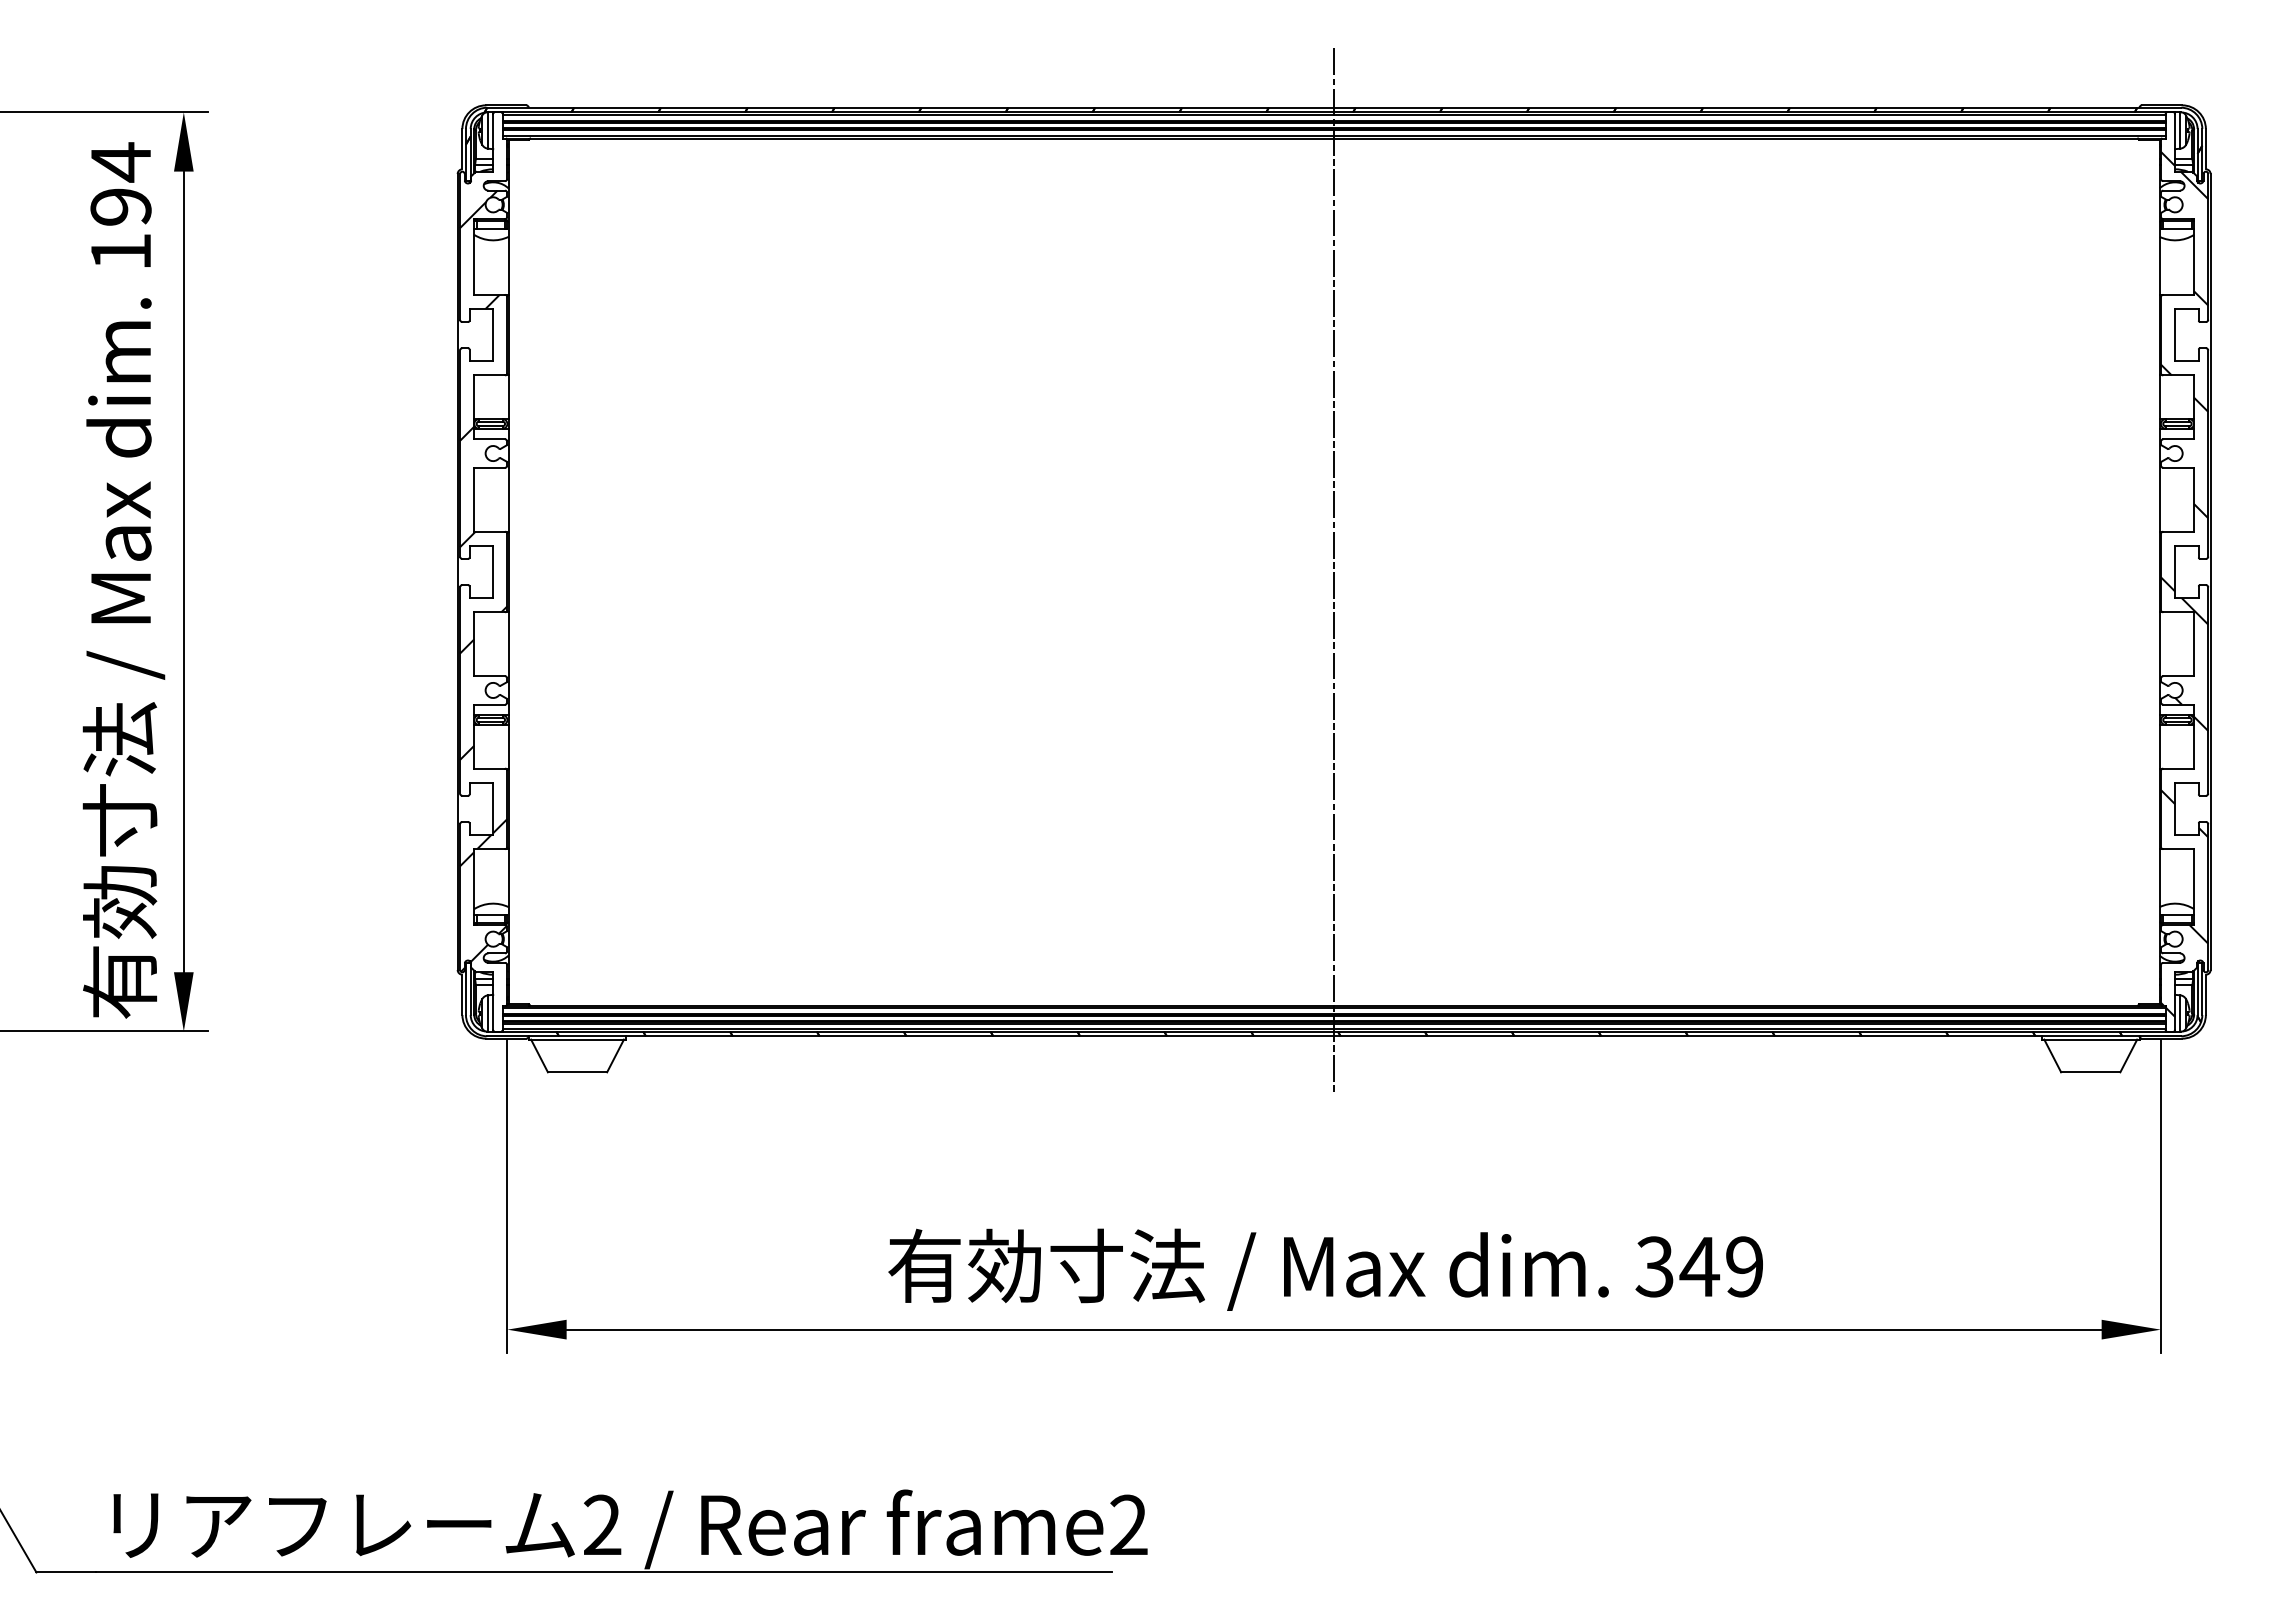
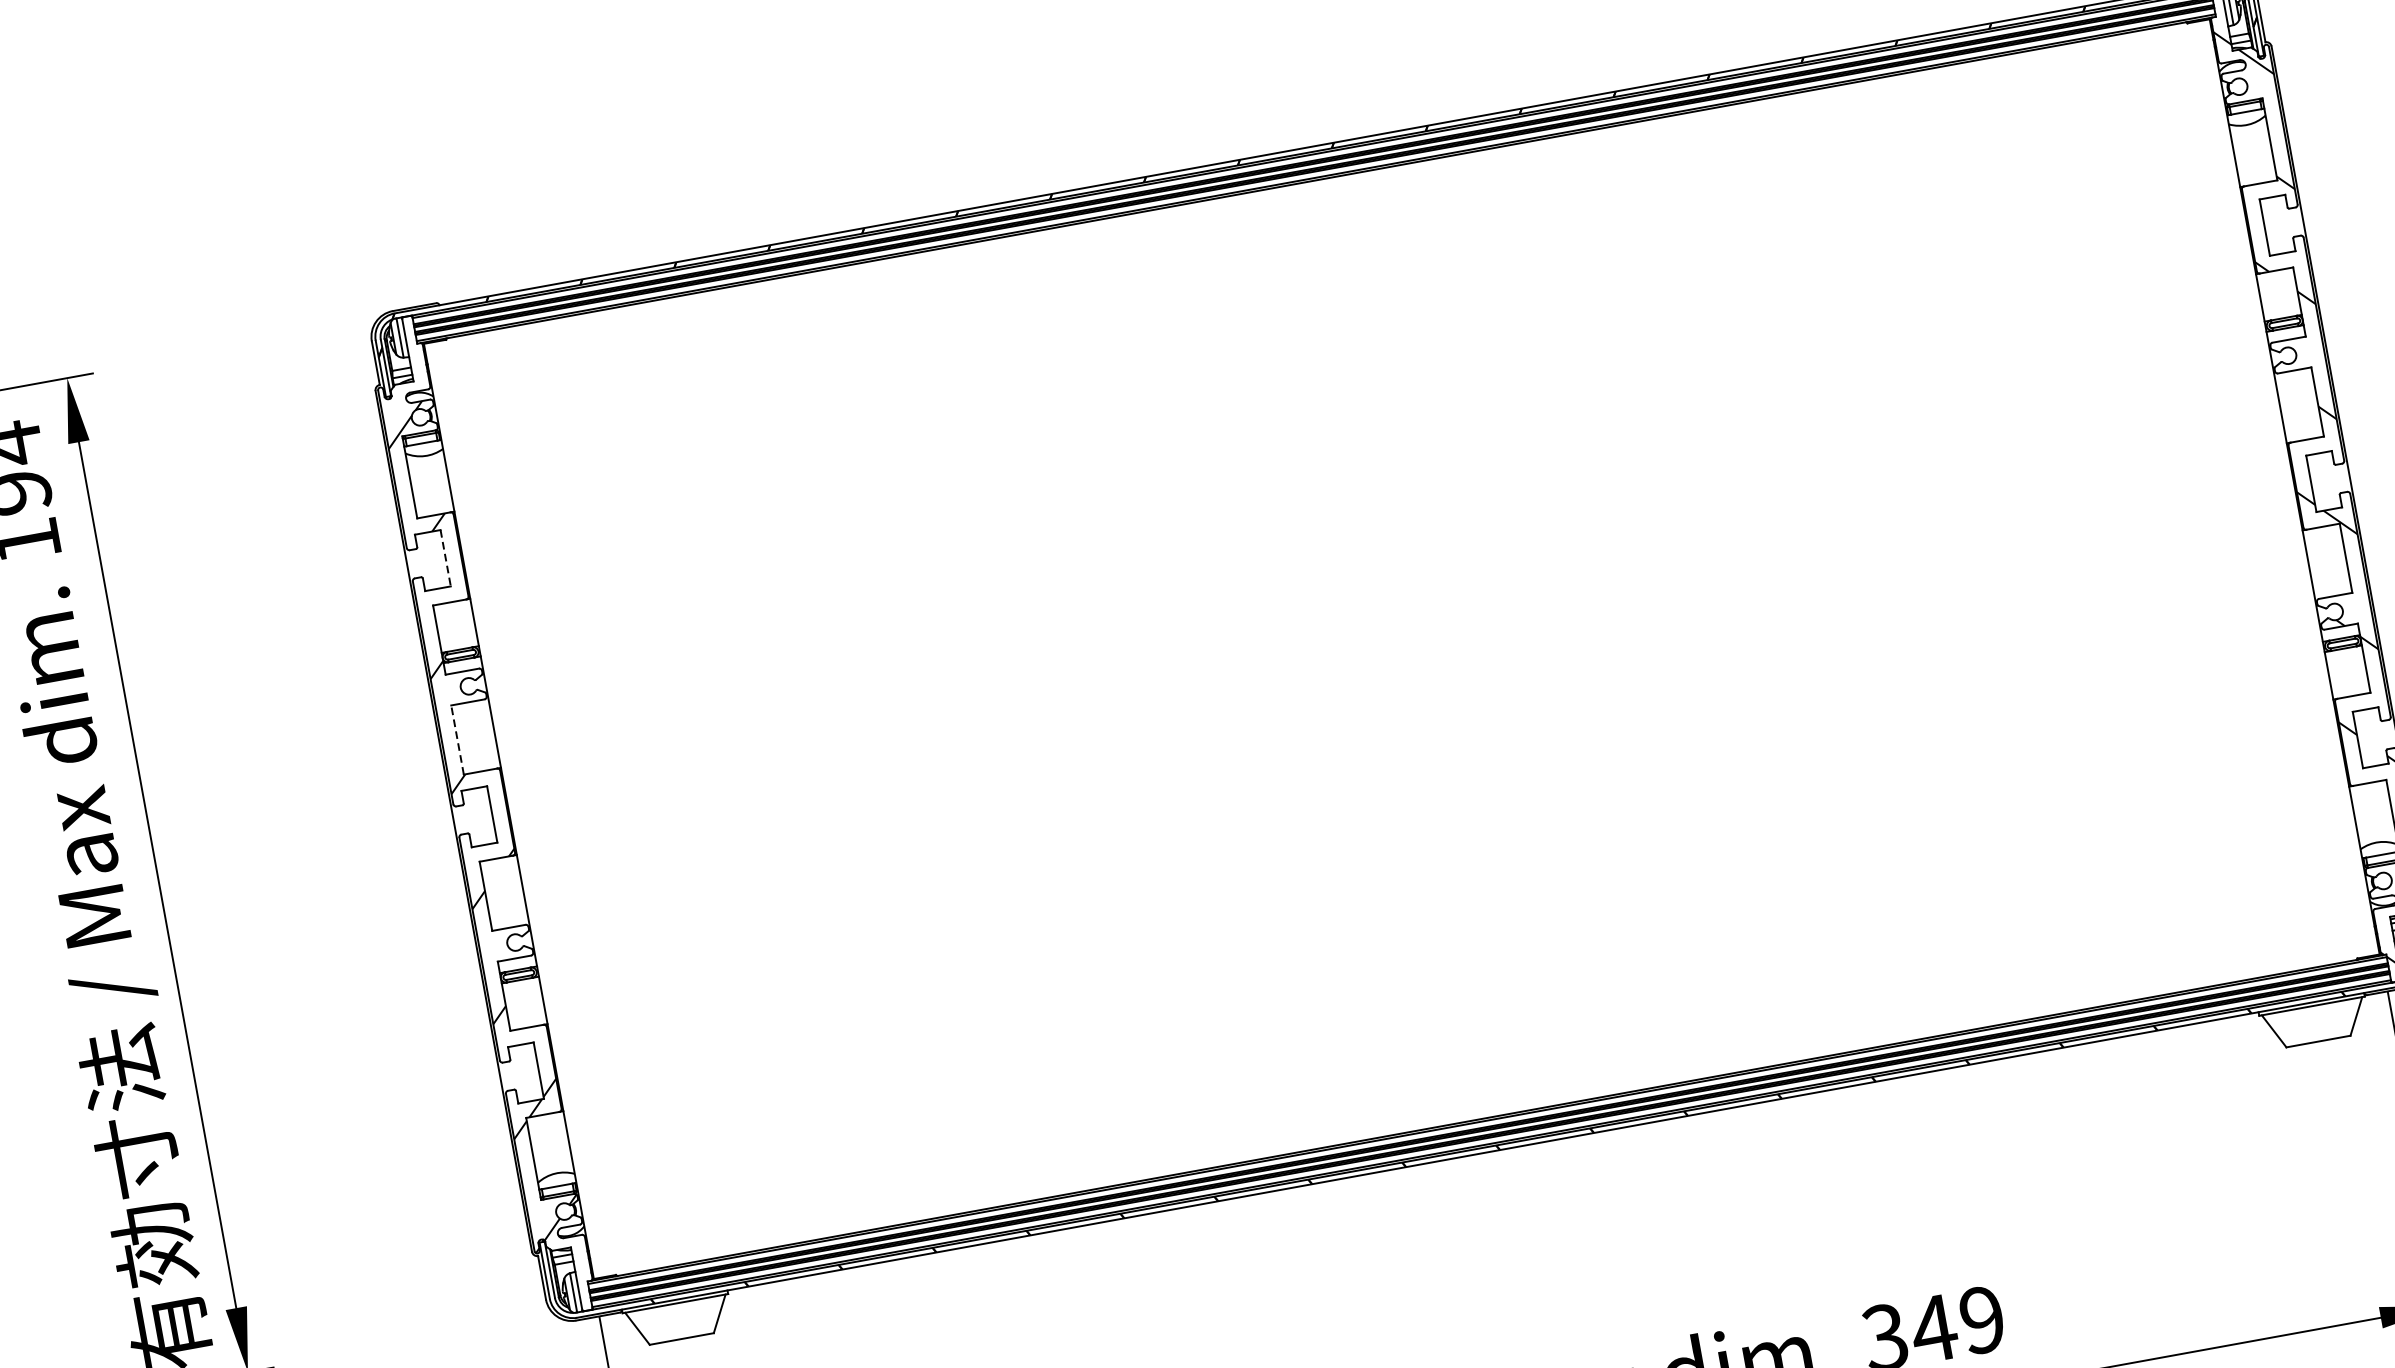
line: (493, 335) -> (446, 558), solid -> dashed
line: (474, 499) -> (457, 739), solid -> dashed
line: (1334, 571) -> (1402, 648), removed

